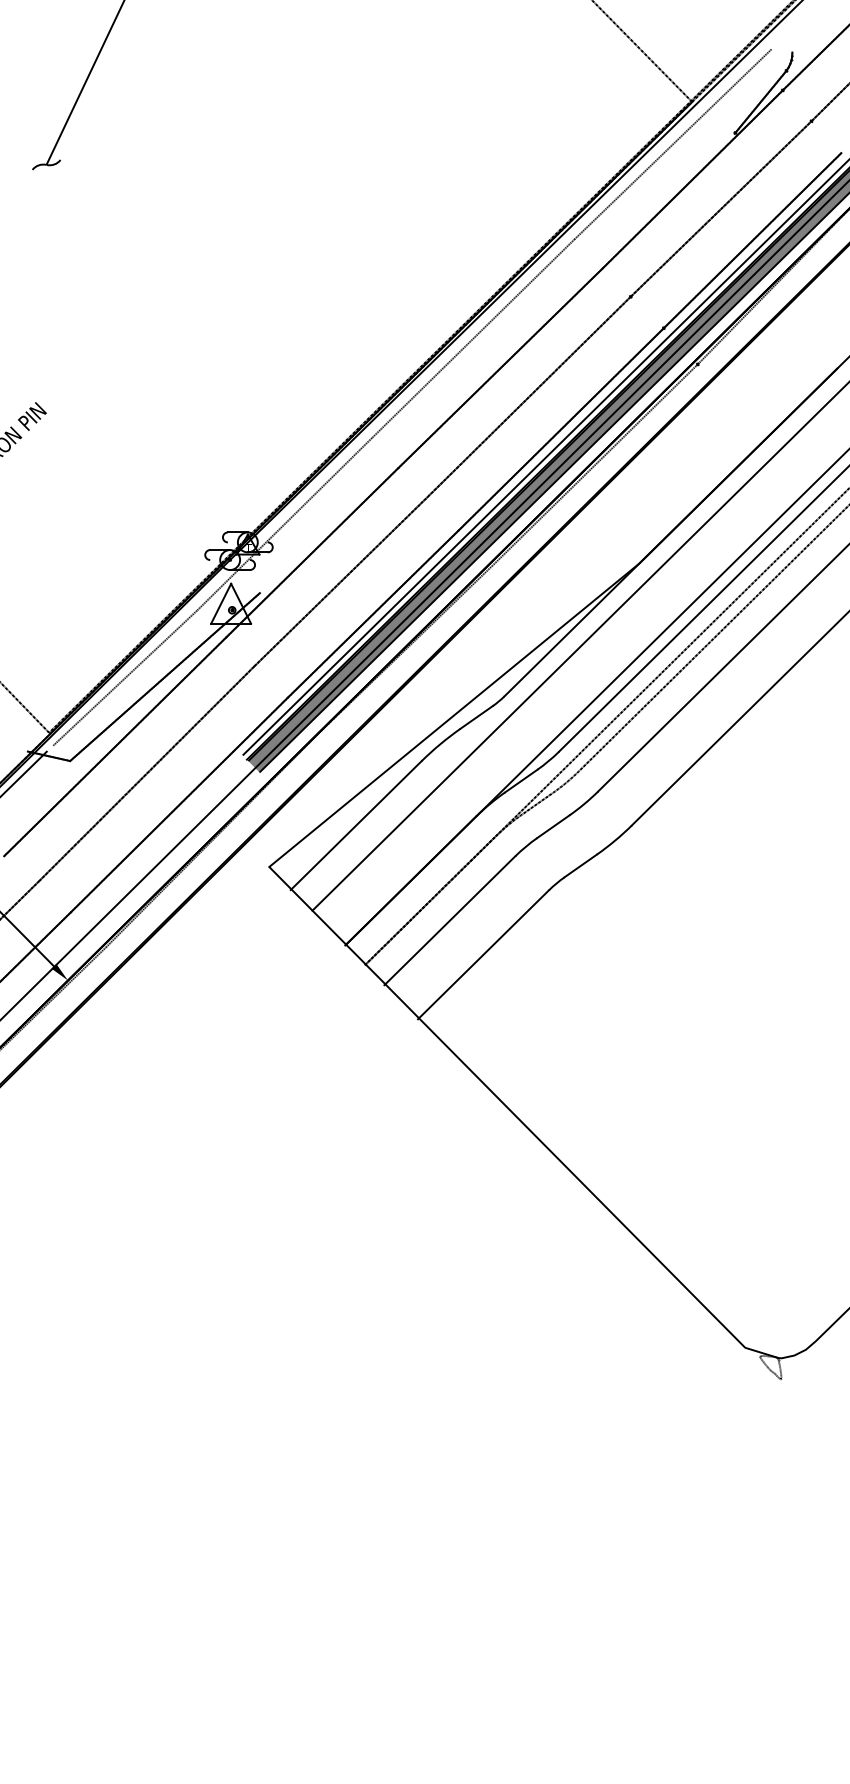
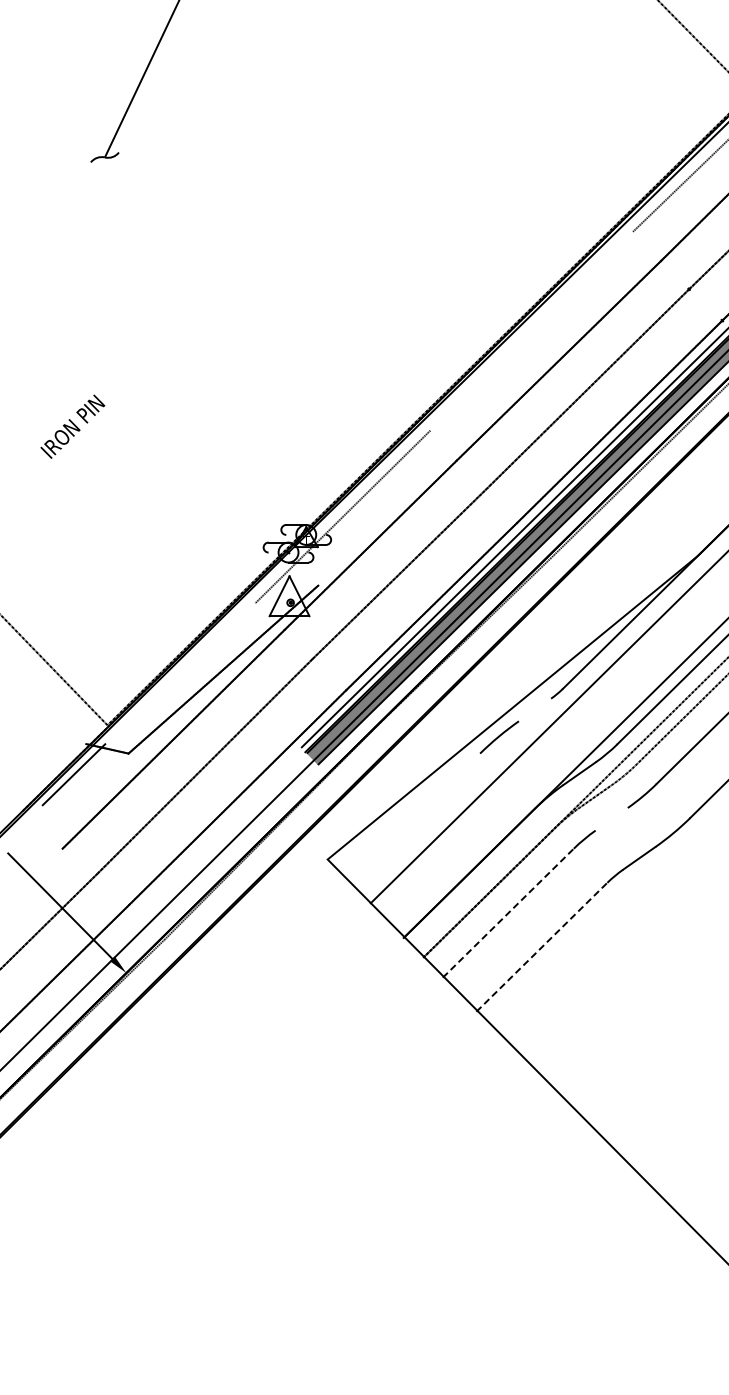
line: (472, 338) -> (530, 331), removed
line: (124, 677) -> (182, 670), removed
line: (476, 717) -> (534, 710), removed
line: (355, 825) -> (413, 818), removed
line: (553, 826) -> (611, 819), removed
line: (449, 920) -> (507, 913), solid -> dashed
line: (483, 954) -> (541, 947), solid -> dashed

